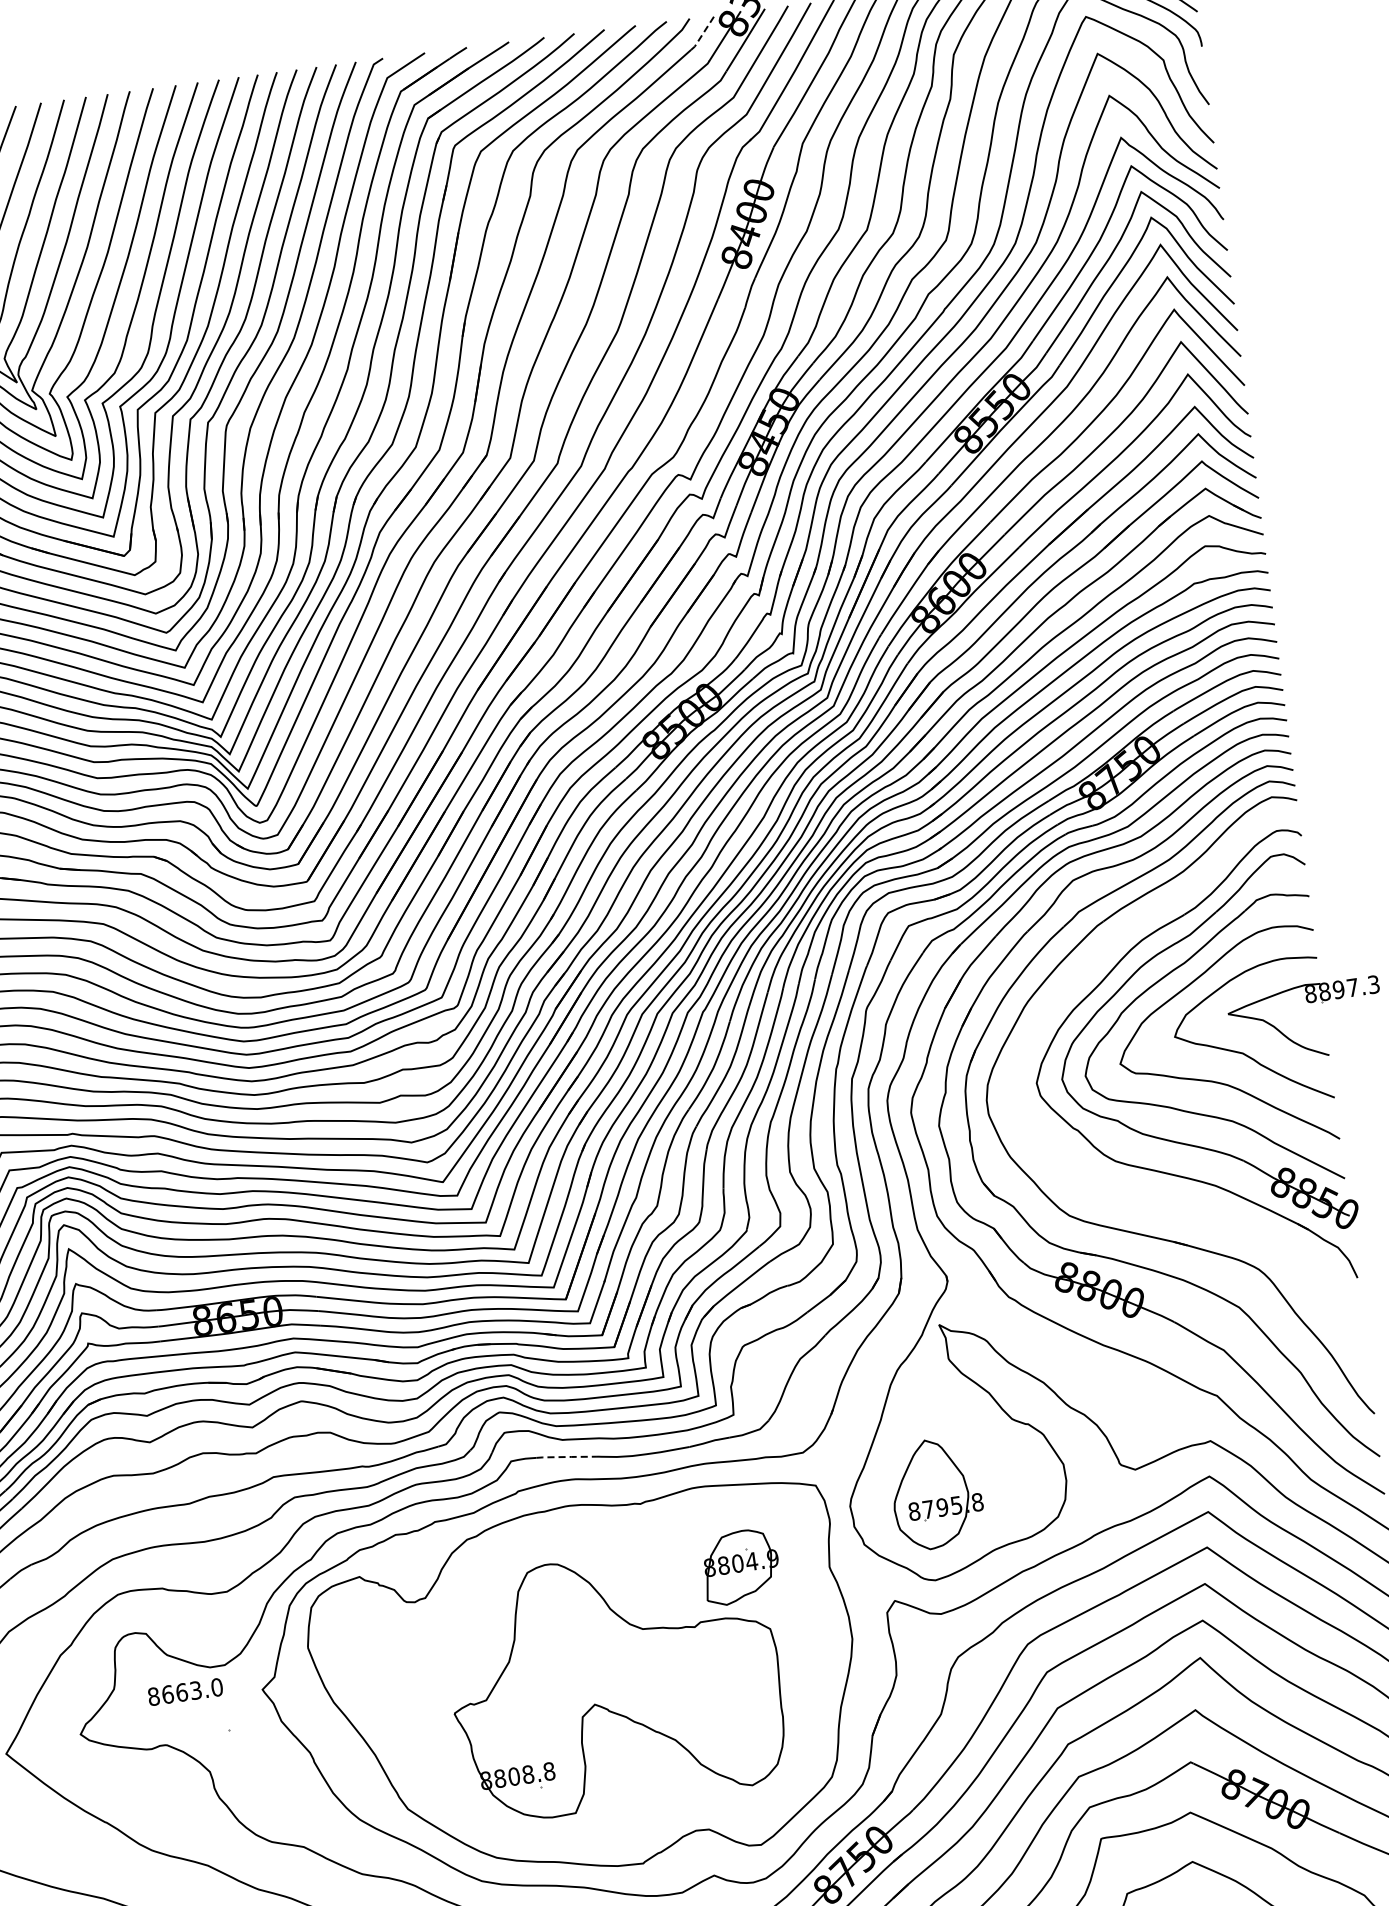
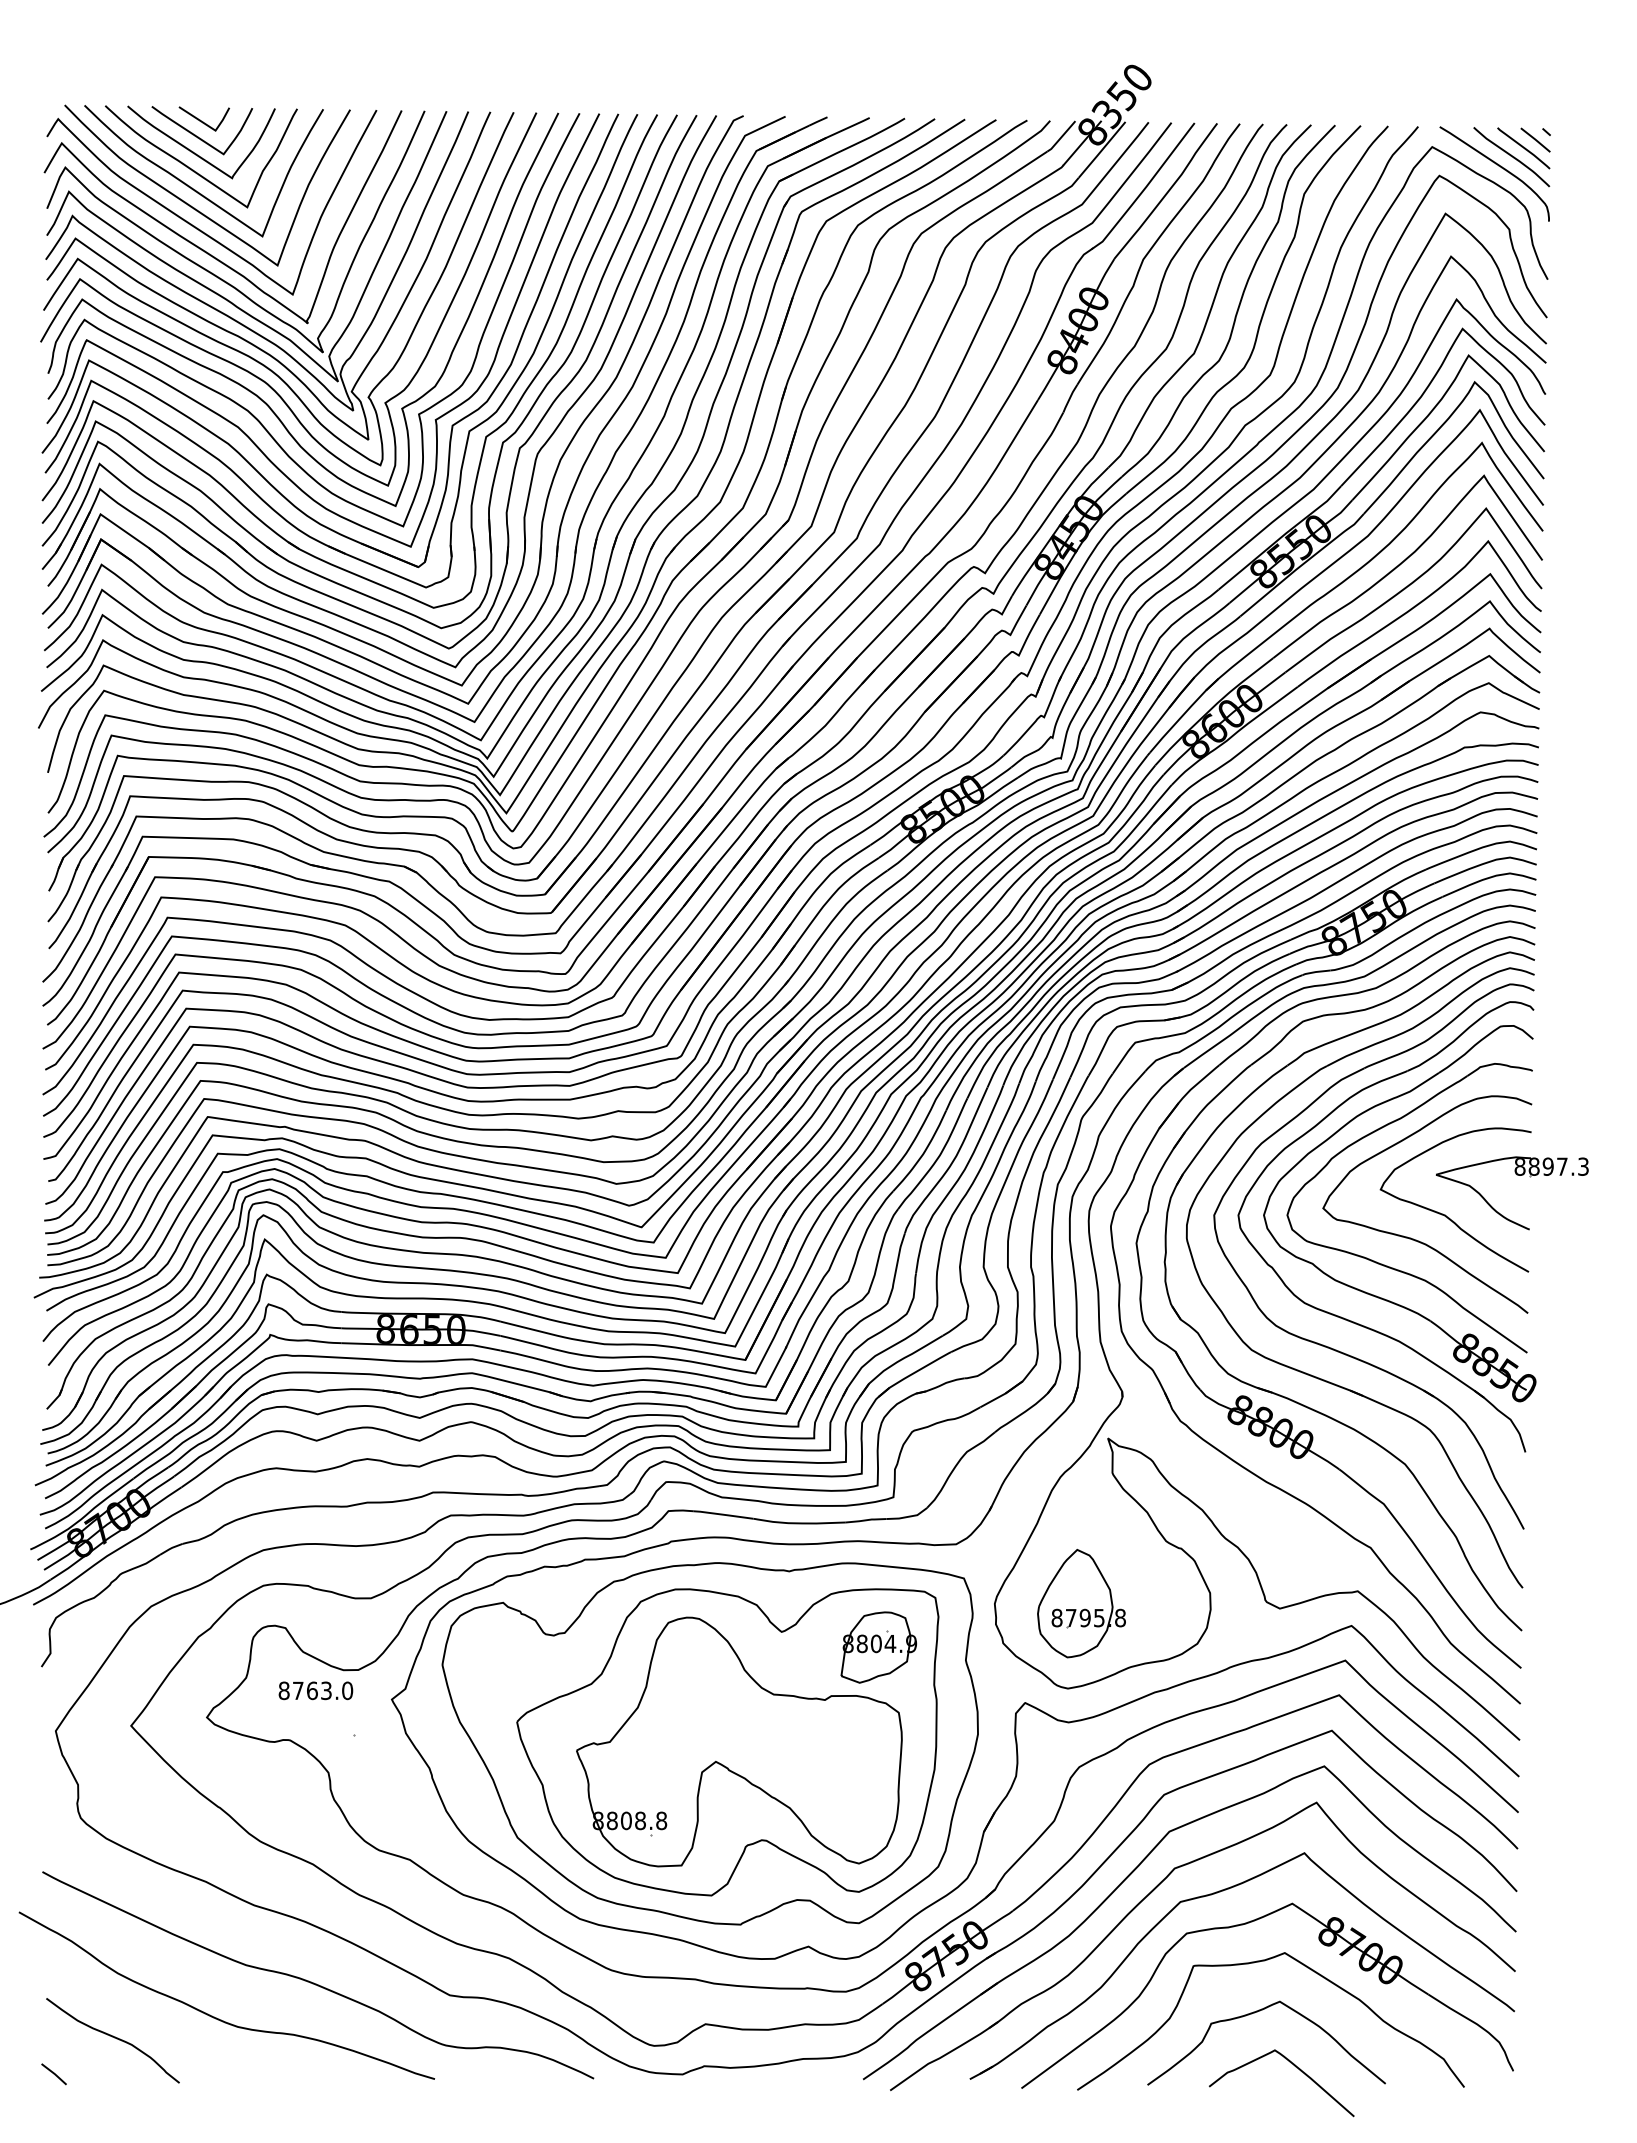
line: (703, 32) -> (1061, 136), dashed -> solid
part: (1154, 1202) -> (1336, 1349), added
line: (566, 1456) -> (723, 1514), dashed -> solid
part: (603, 1683) -> (727, 1742), added
text: (167, 1694) -> (297, 1690), 8663.0 -> 8763.0

